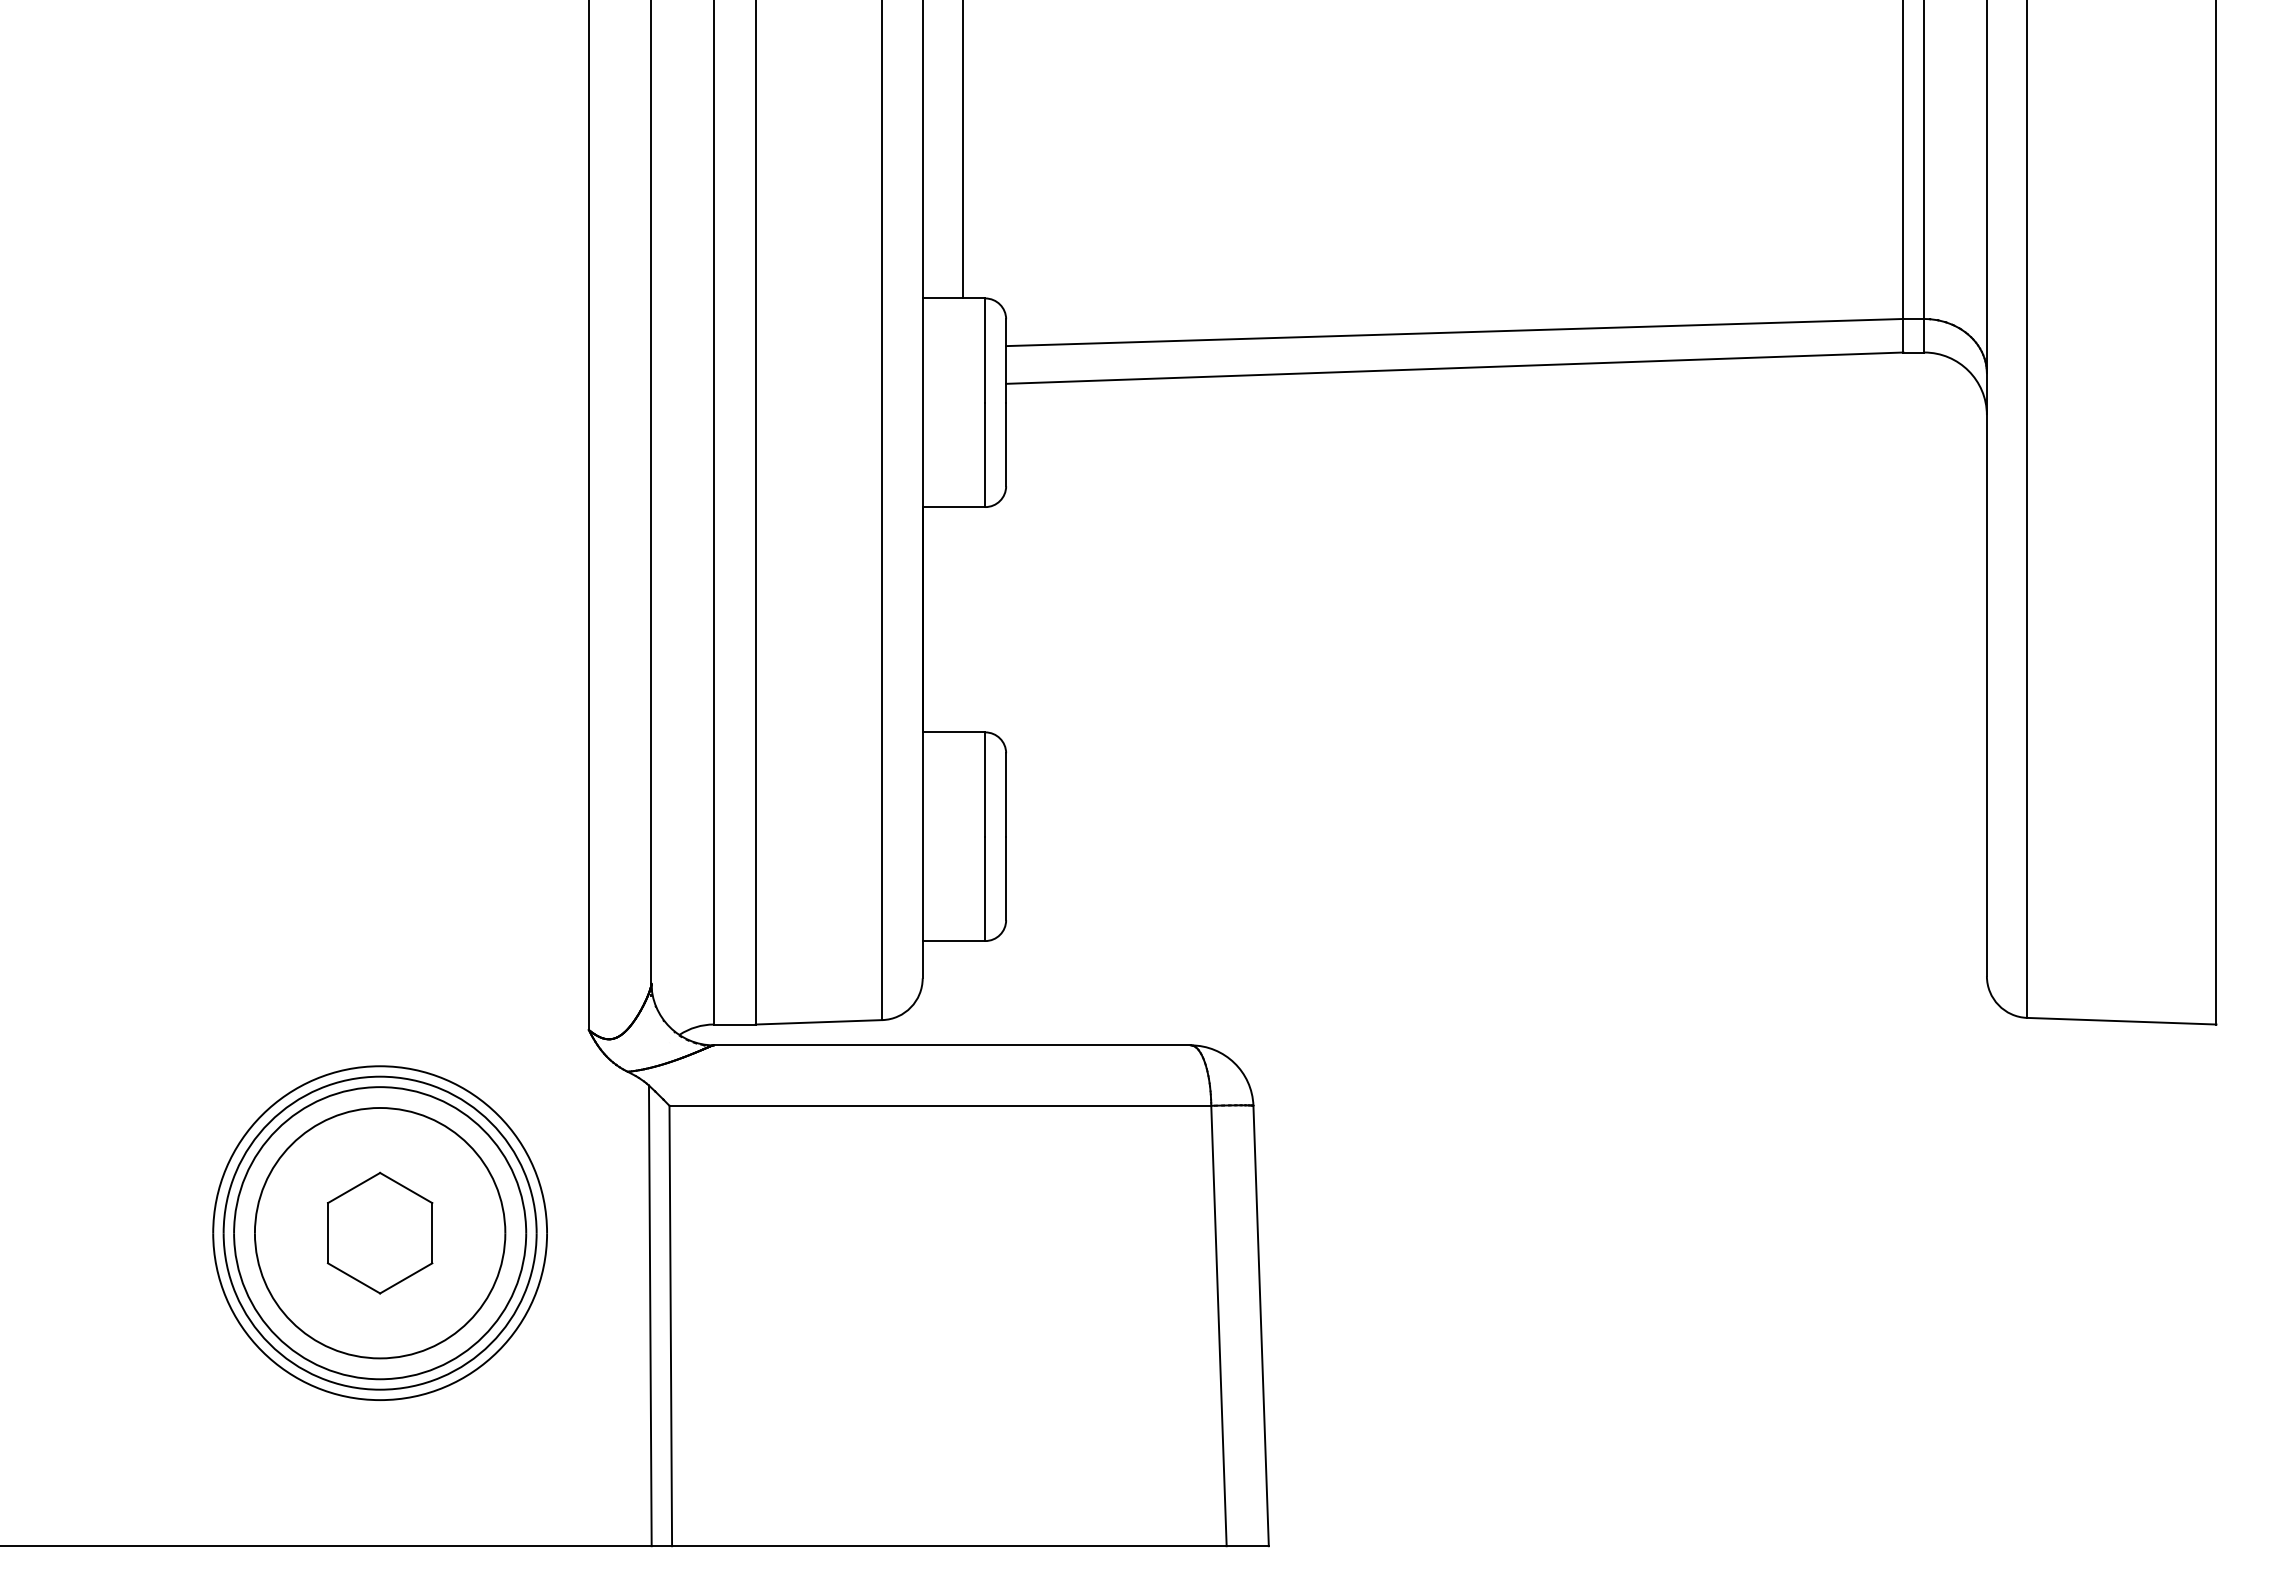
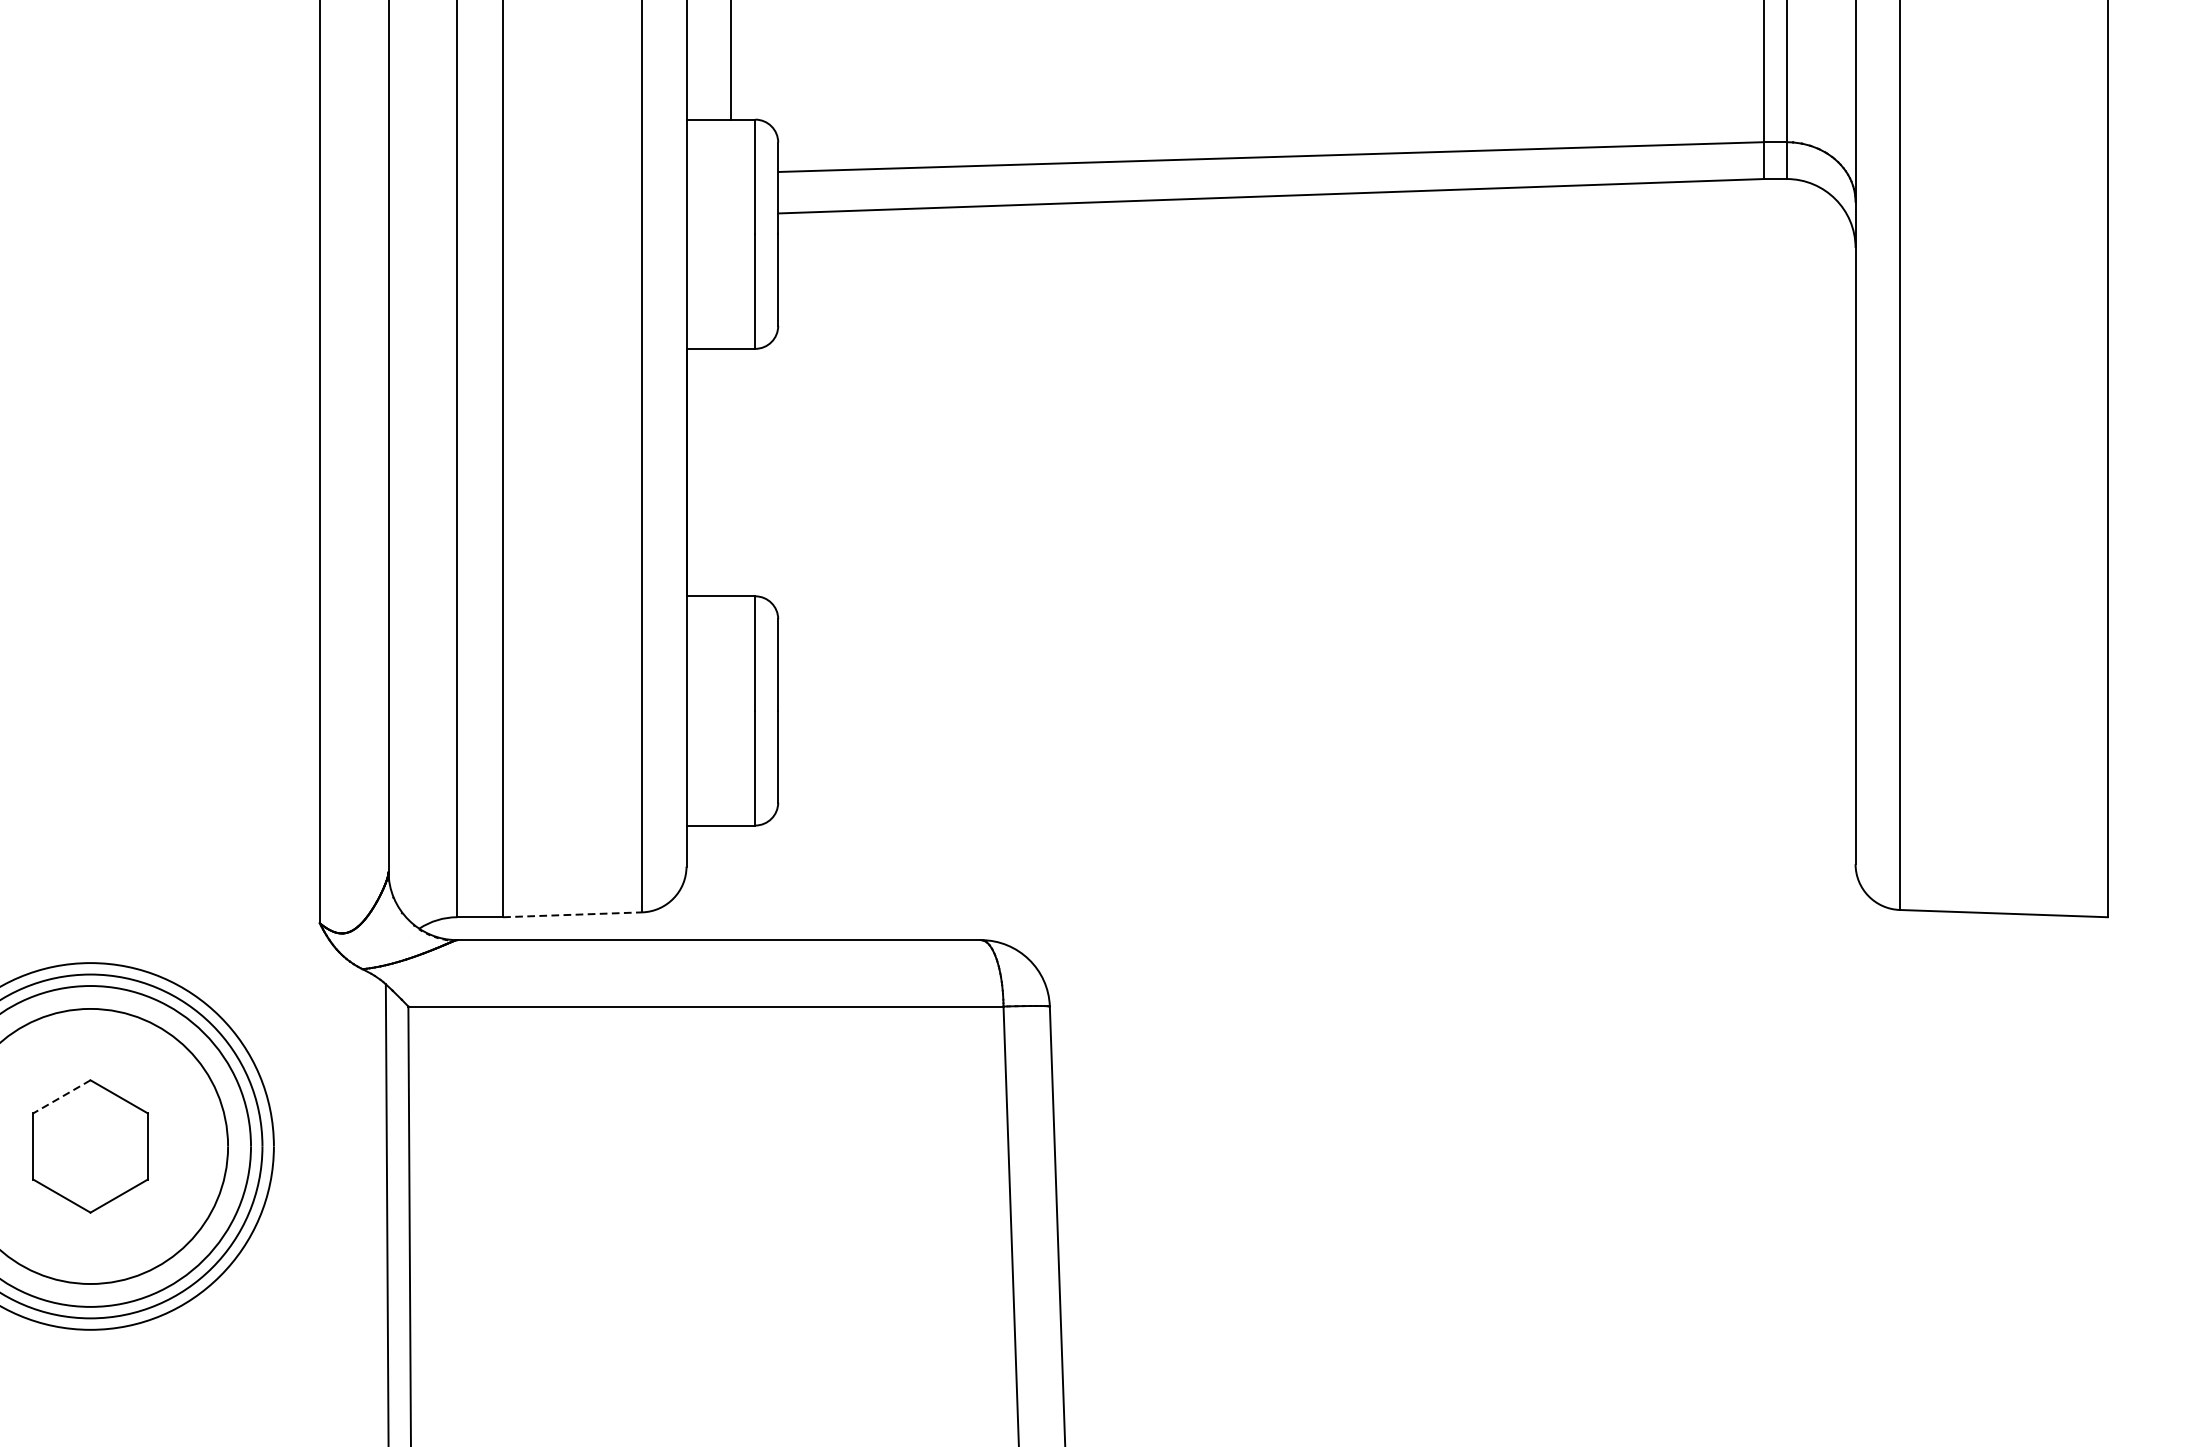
line: (819, 1022) -> (573, 915), solid -> dashed
line: (353, 1188) -> (61, 1097), solid -> dashed

